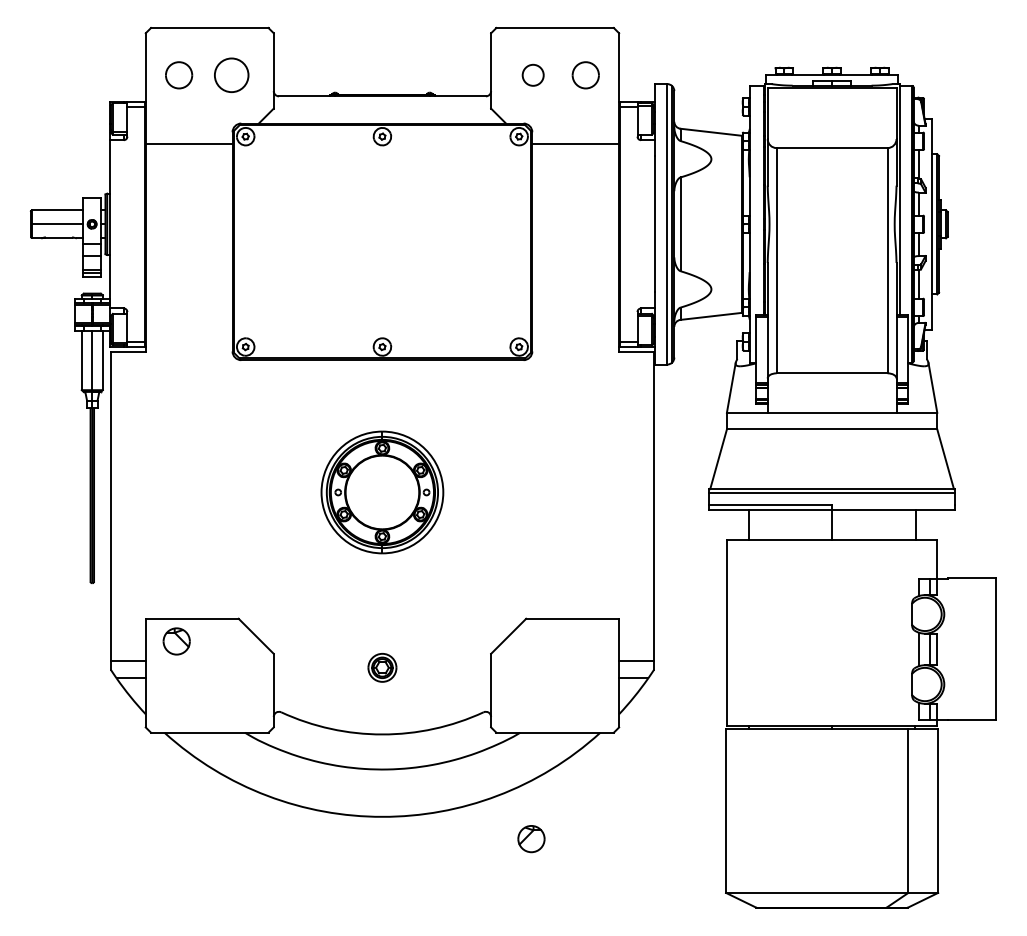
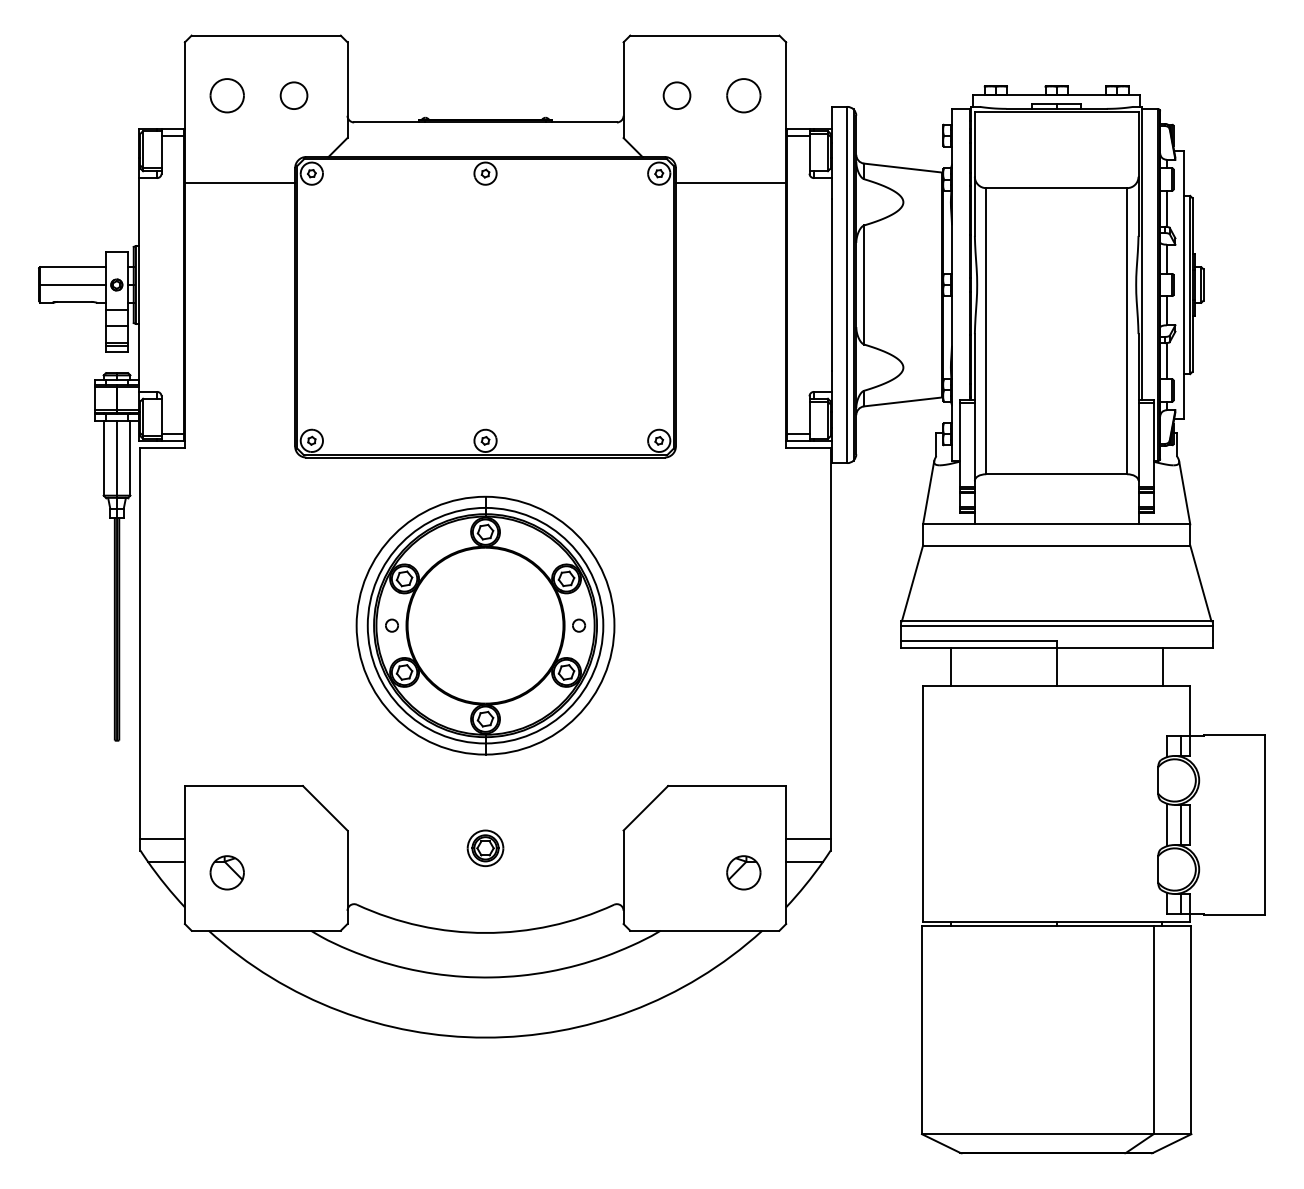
circle: (231, 75) -> (293, 95), size x0.62
part: (382, 492) -> (485, 625), size x1.67
part: (176, 641) -> (226, 872), moved
part: (531, 838) -> (743, 872), moved

